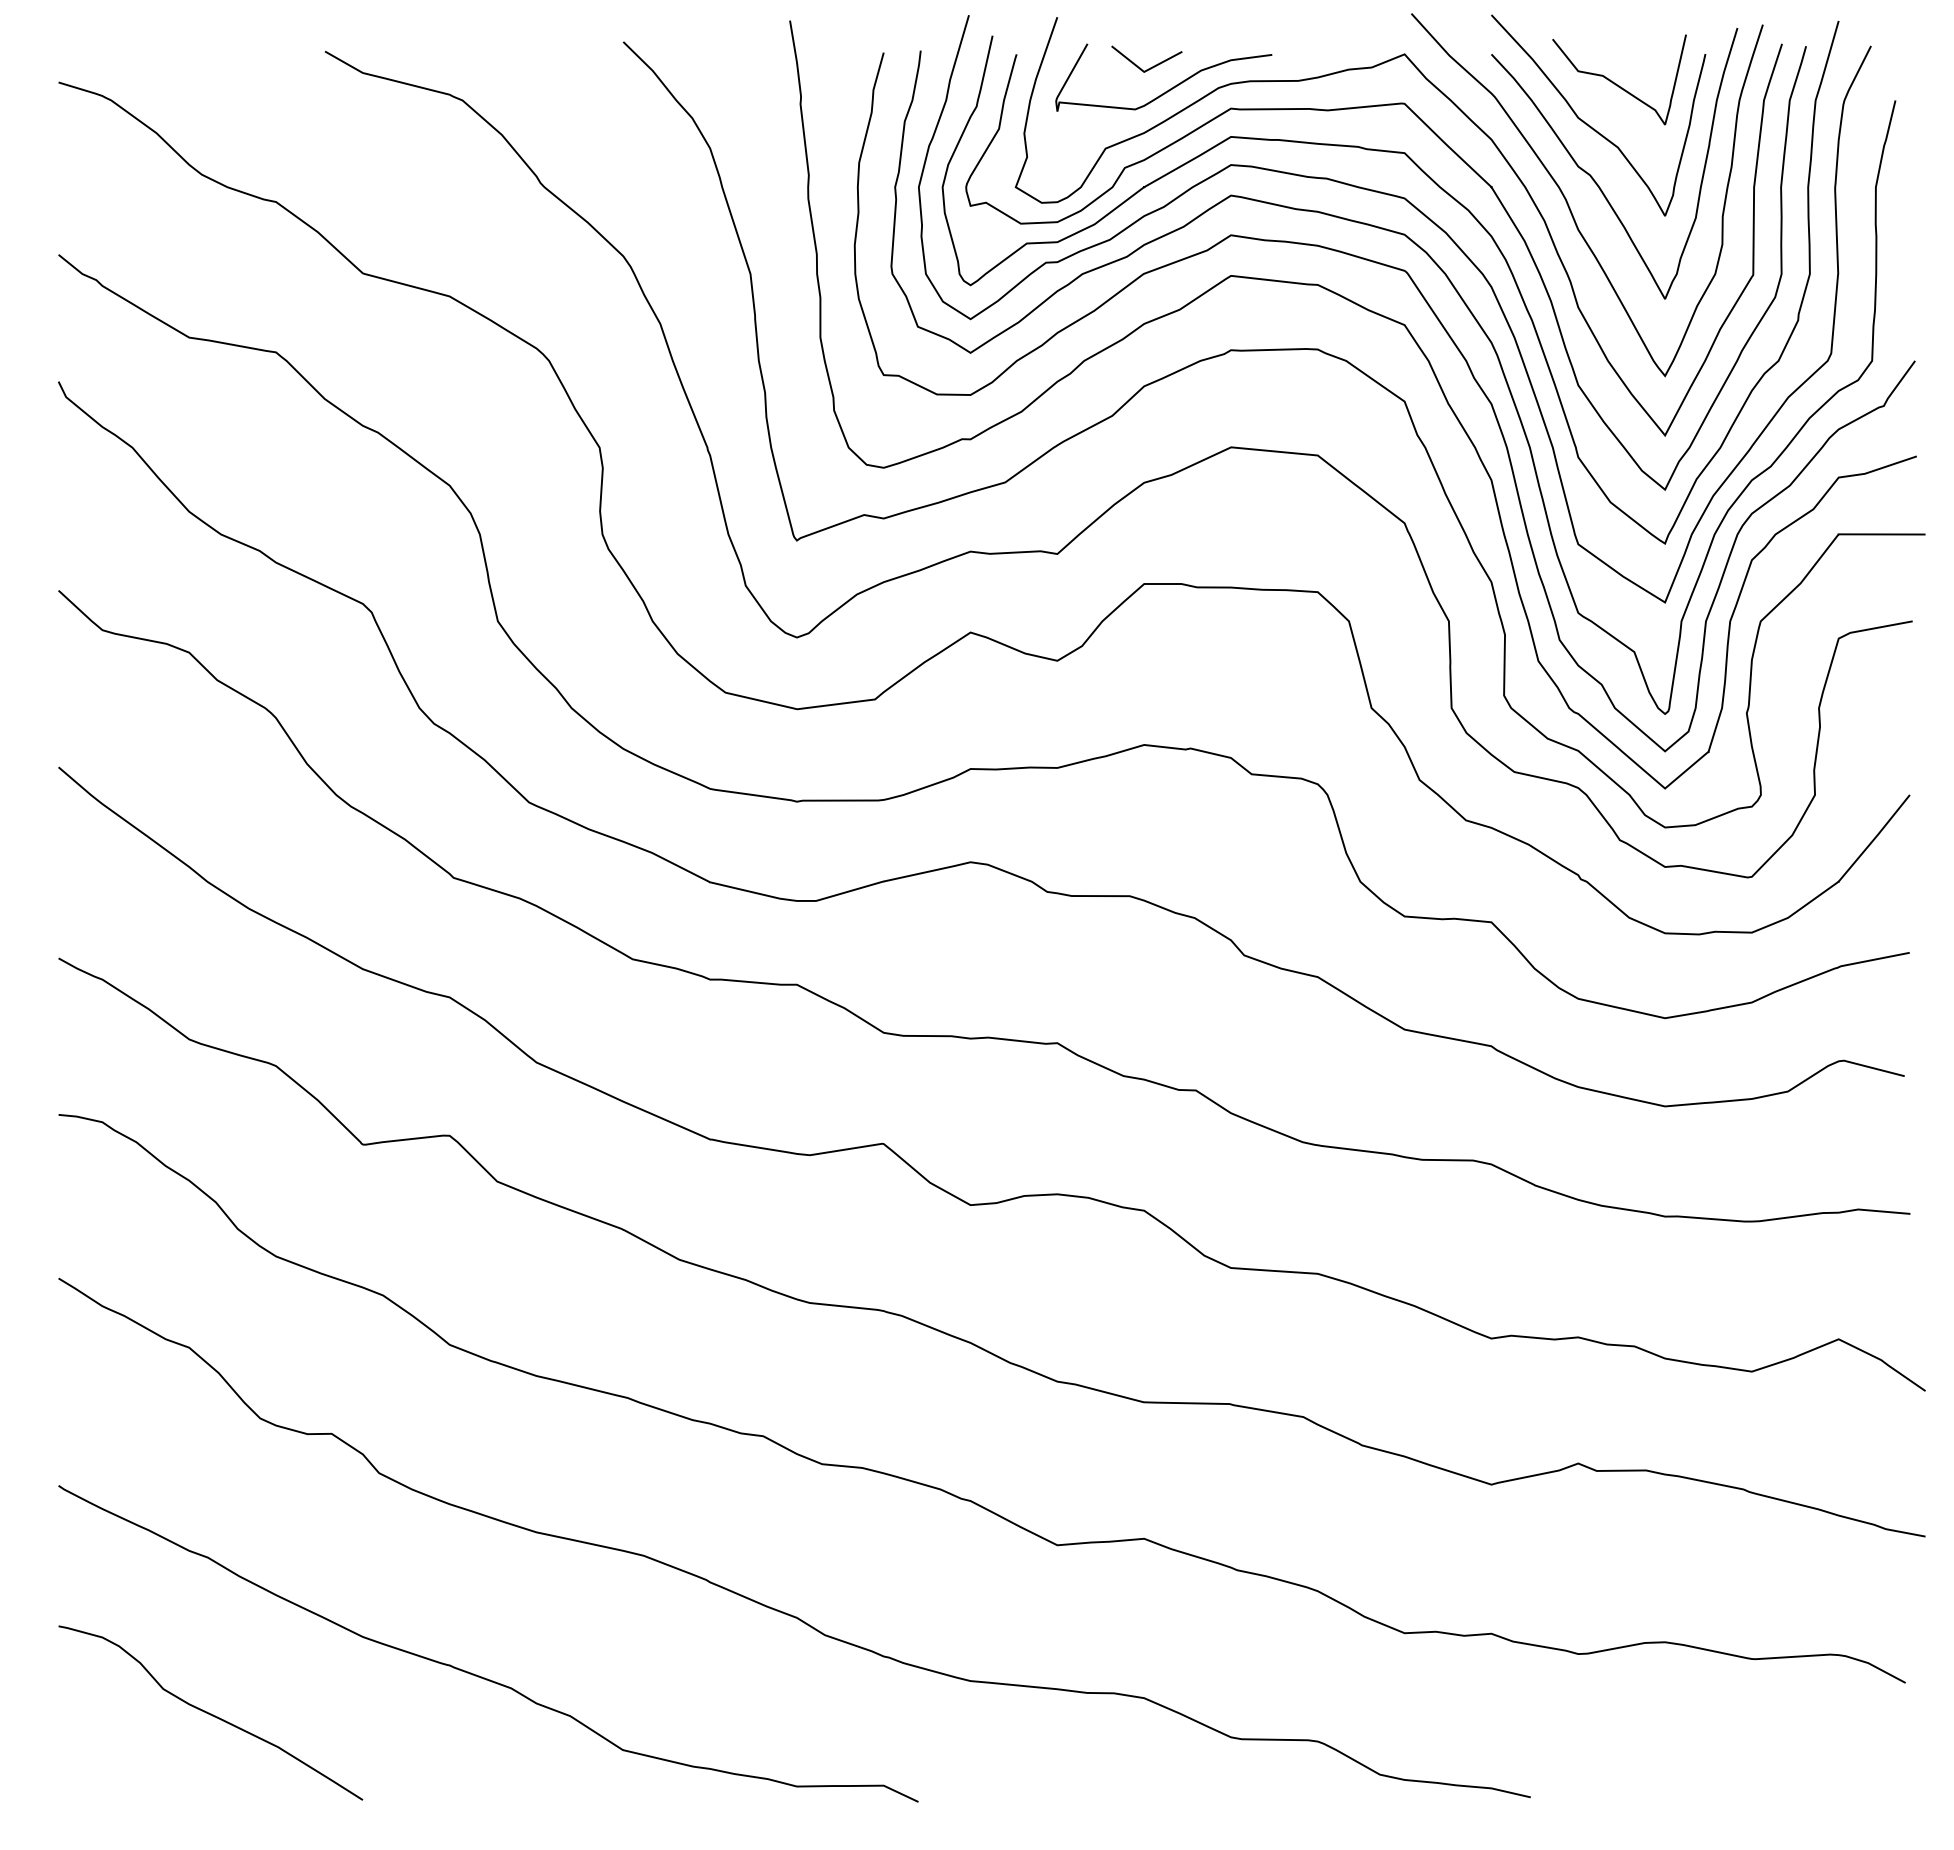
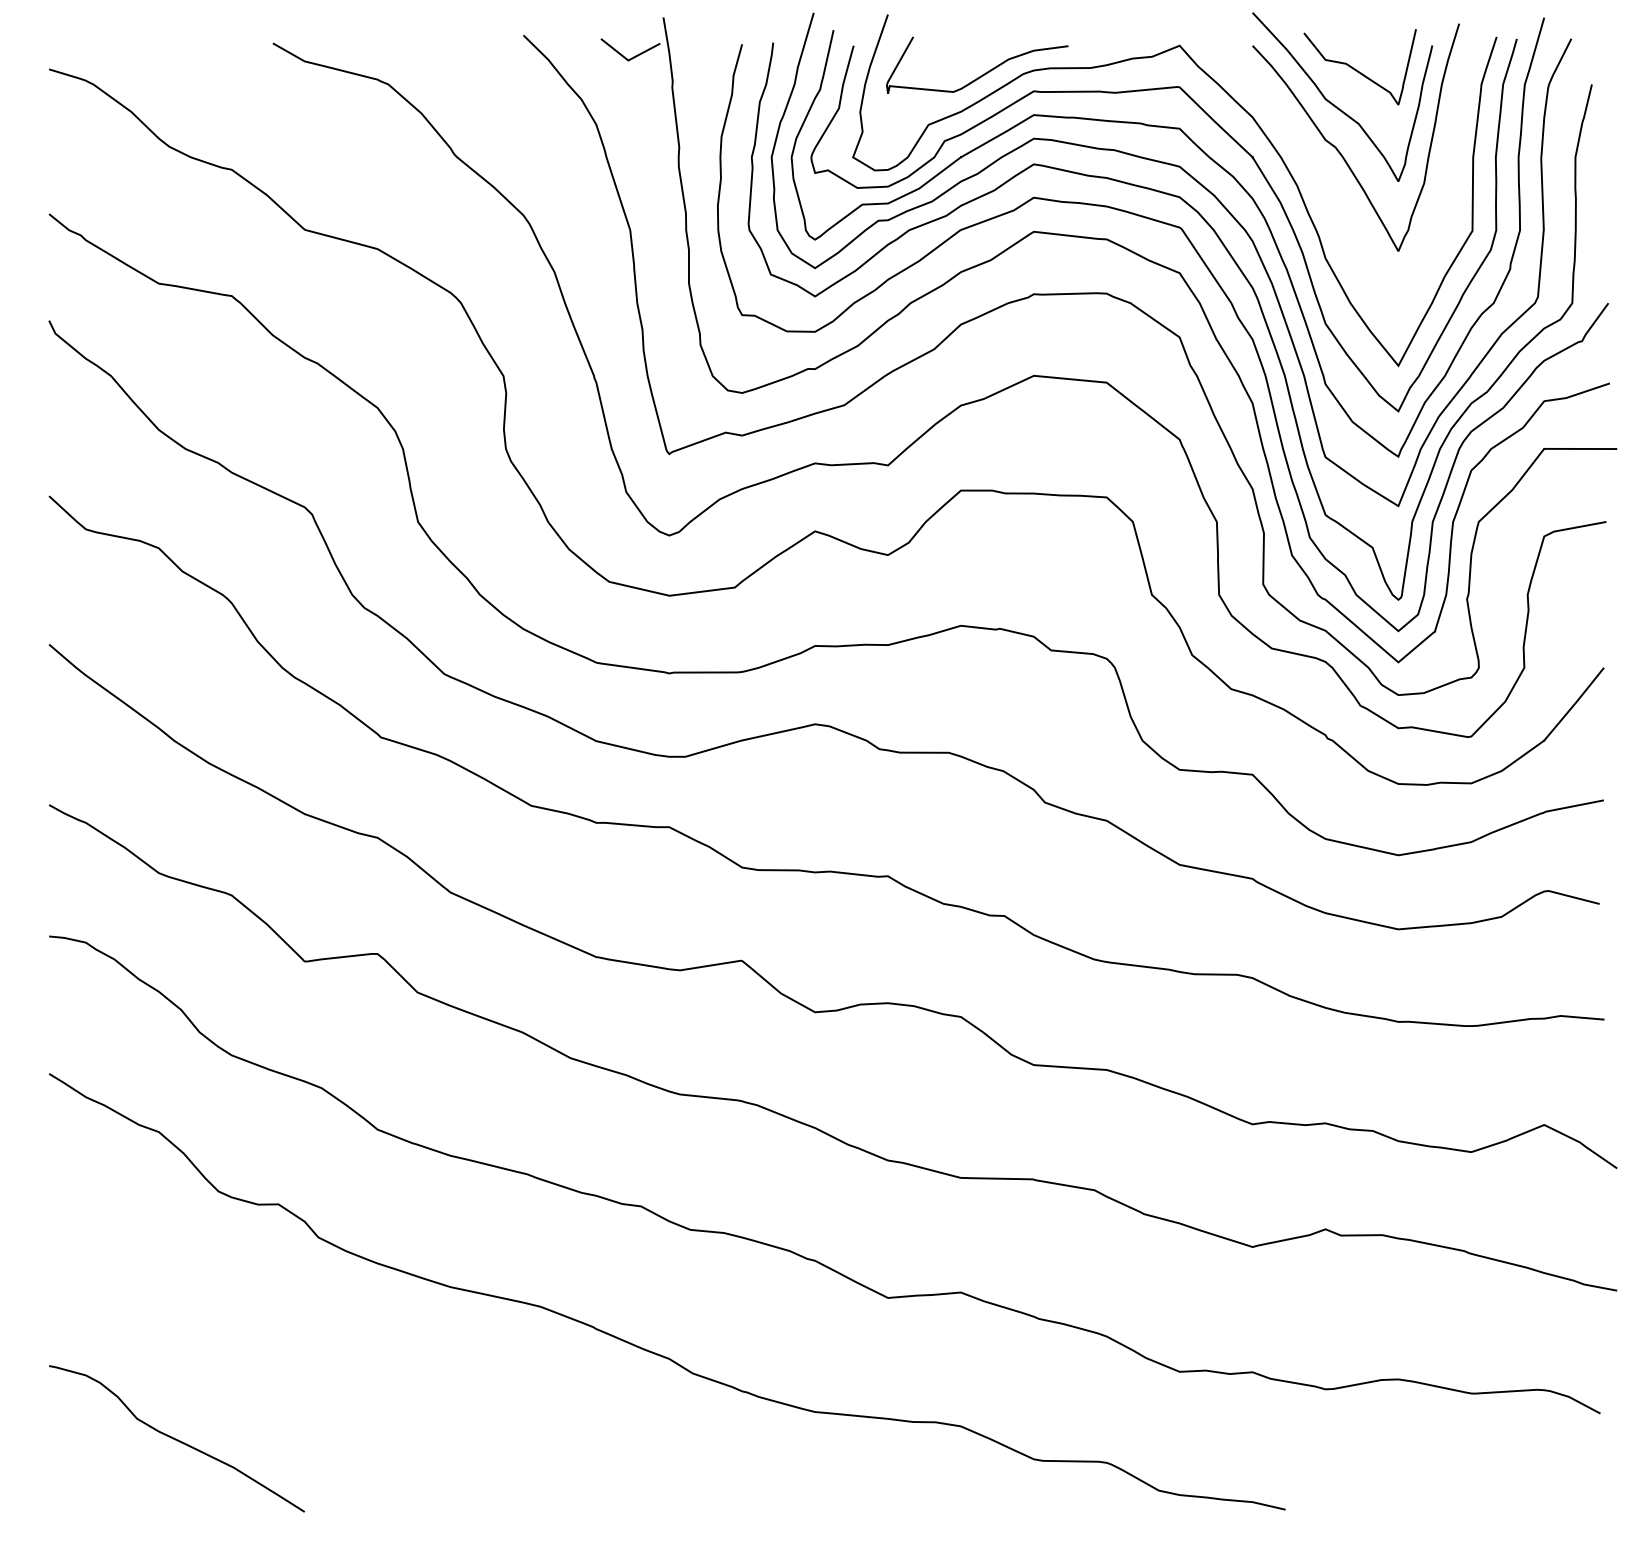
line: (1150, 67) -> (633, 56), moved
curve: (1569, 205) -> (1318, 172), removed
curve: (476, 1674) -> (400, 1406), removed

